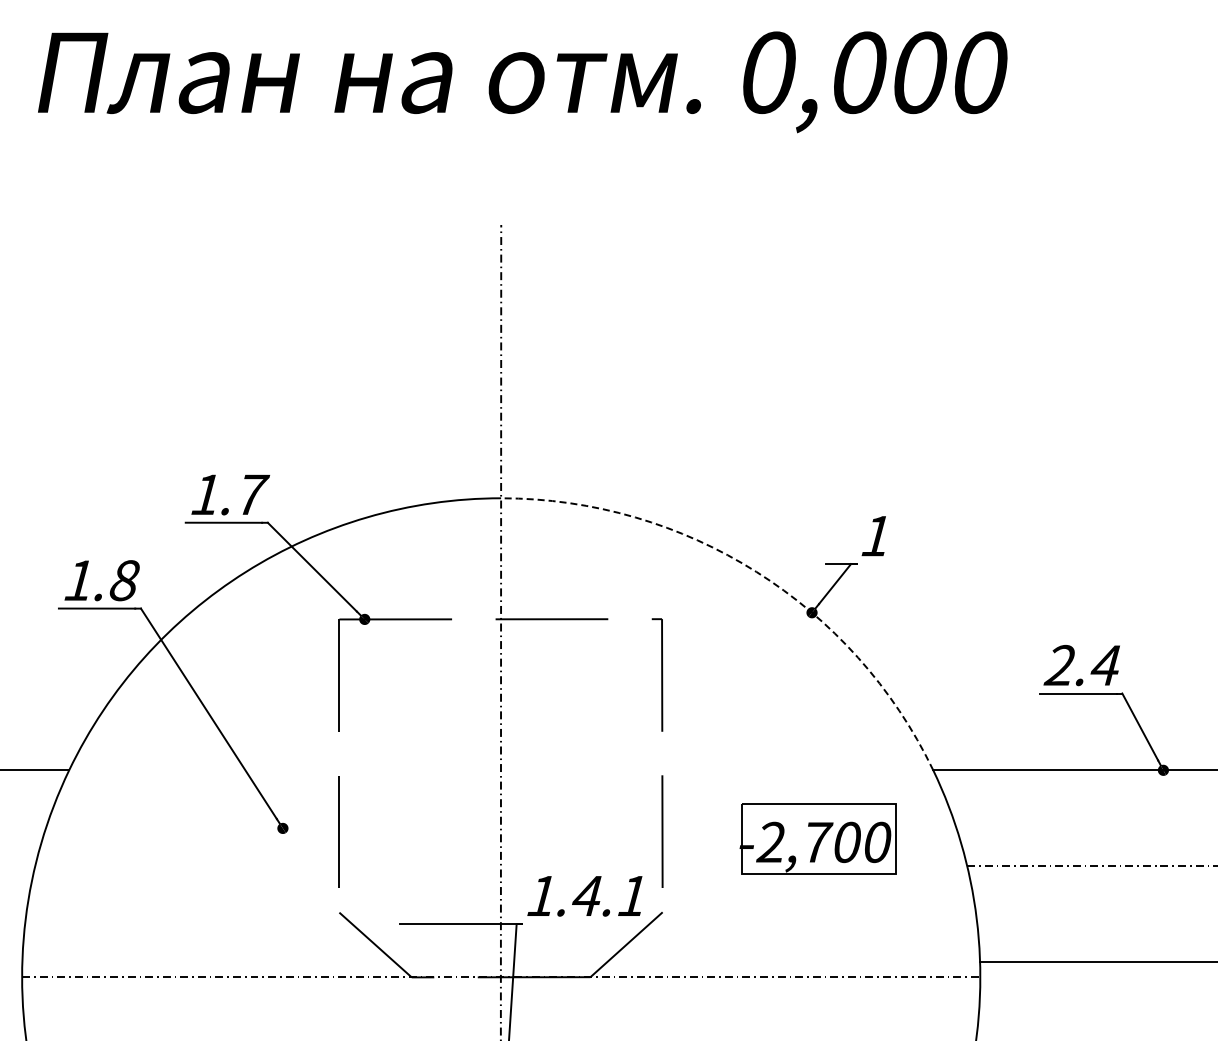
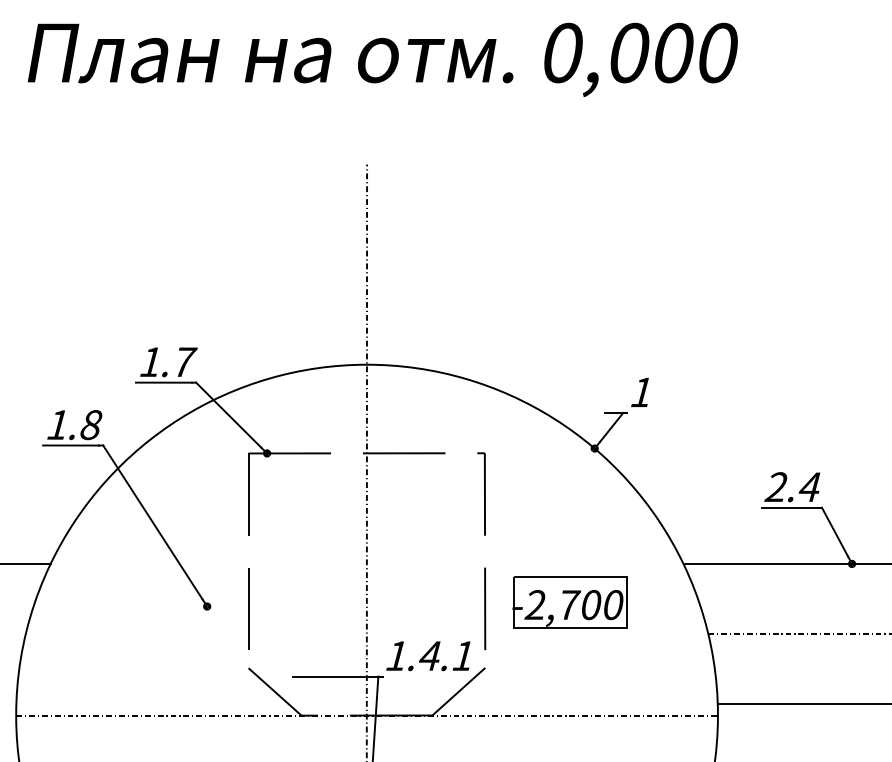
arc: (756, 571) -> (554, 418), dashed -> solid
part: (817, 838) -> (569, 602), moved

